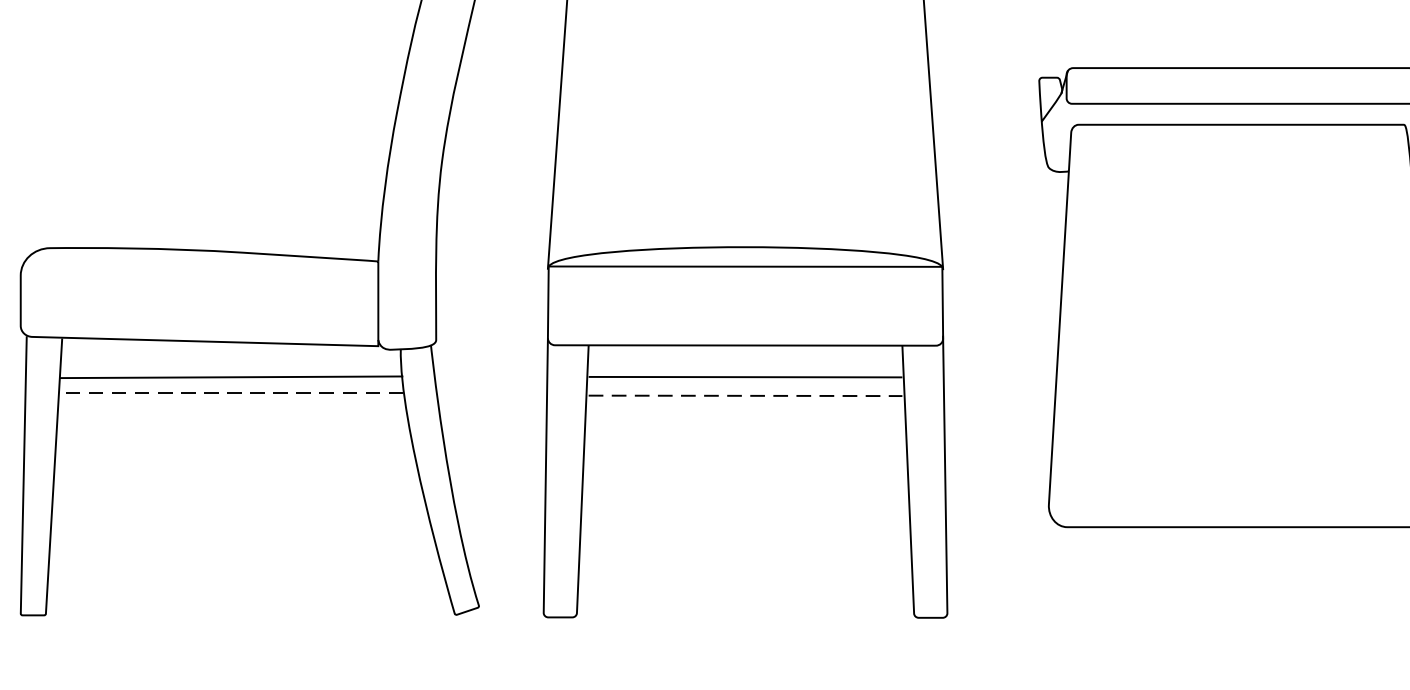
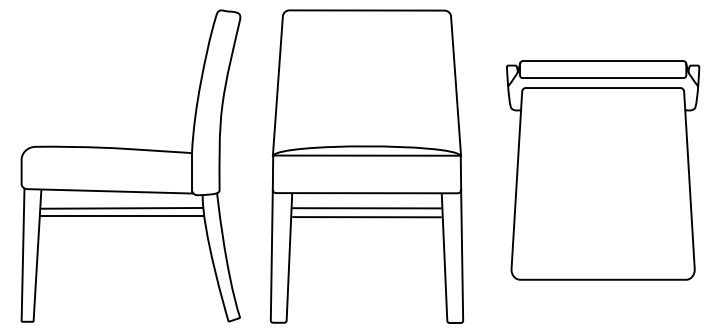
line: (232, 394) -> (122, 216), dashed -> solid
line: (744, 396) -> (366, 217), dashed -> solid

